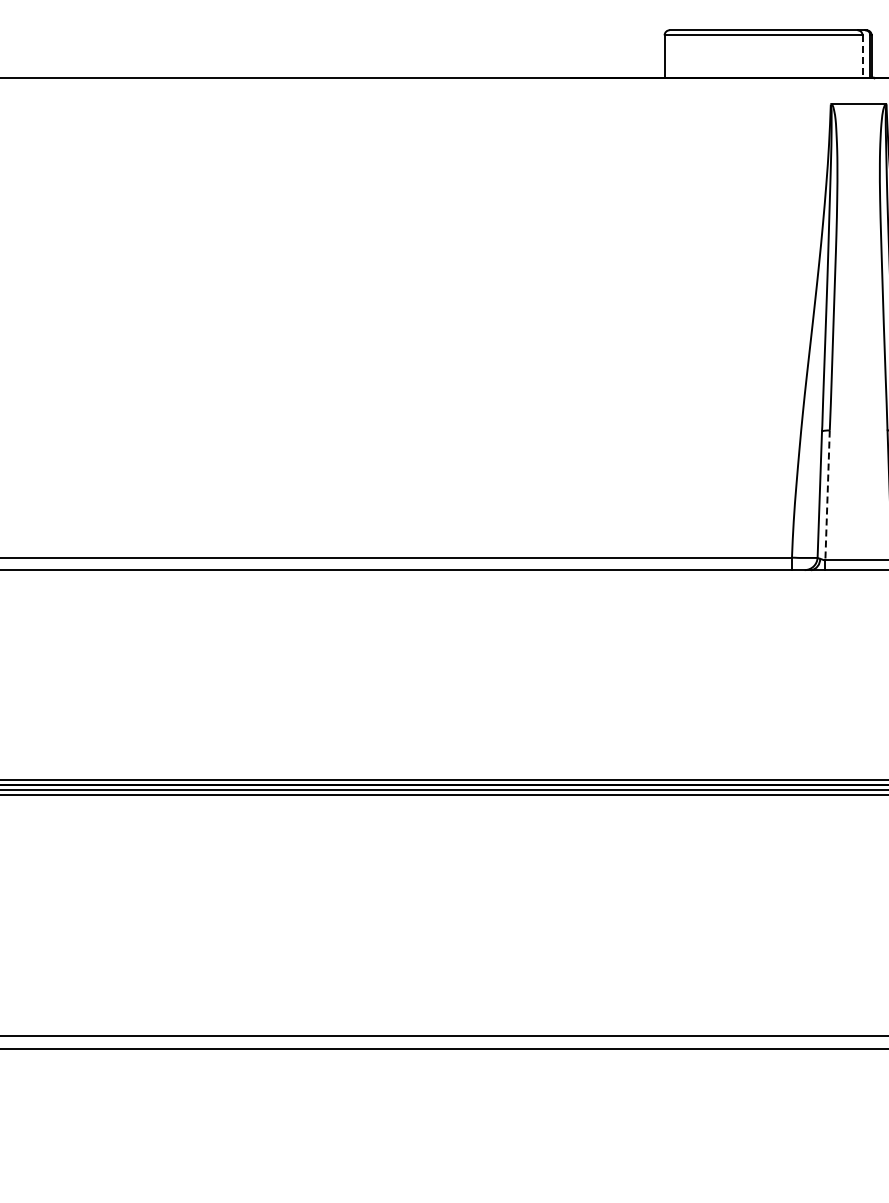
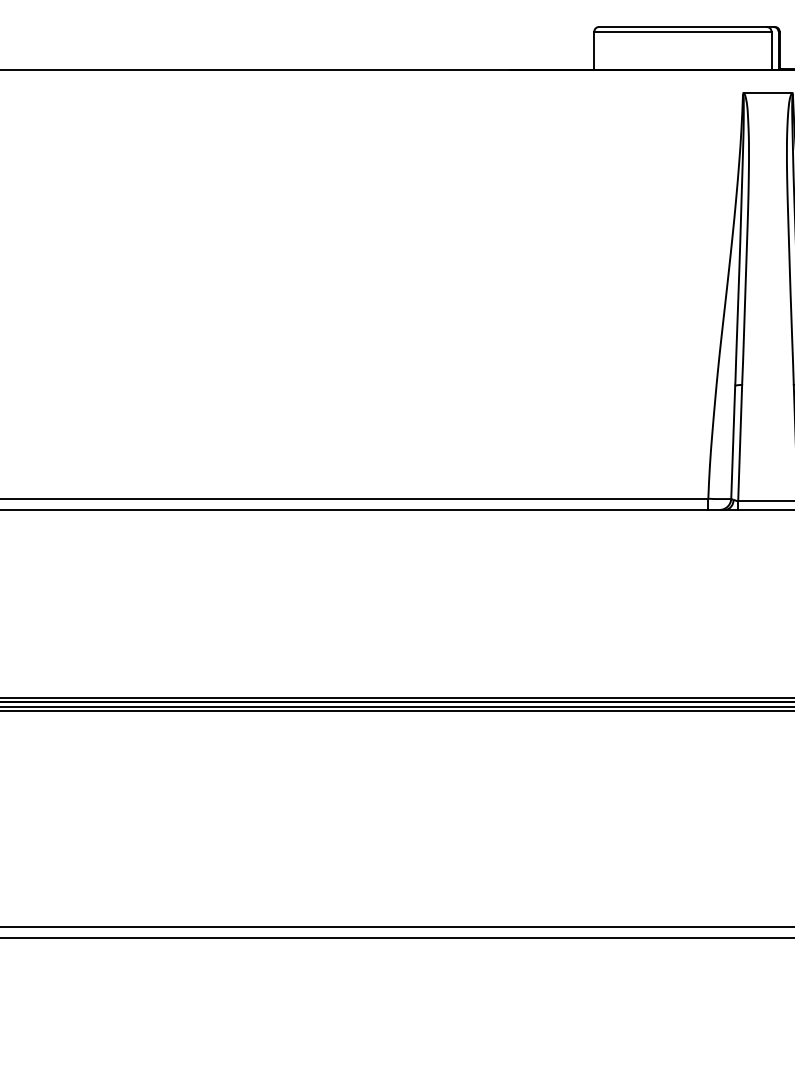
line: (862, 57) -> (771, 51), dashed -> solid
line: (827, 495) -> (740, 443), dashed -> solid

